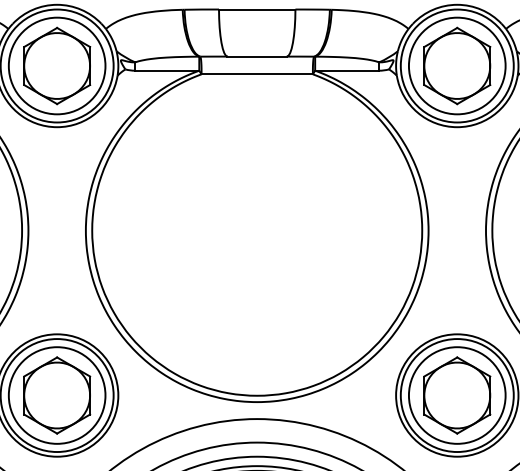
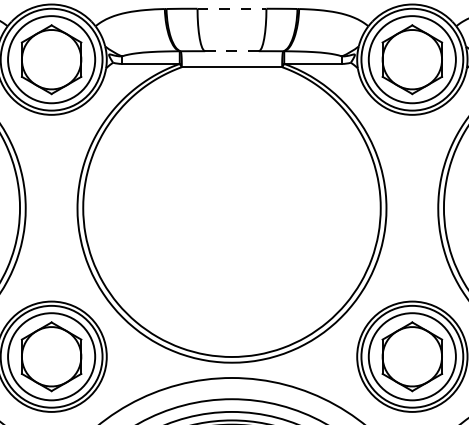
line: (257, 9) -> (232, 8), solid -> dashed
line: (256, 56) -> (231, 51), solid -> dashed

